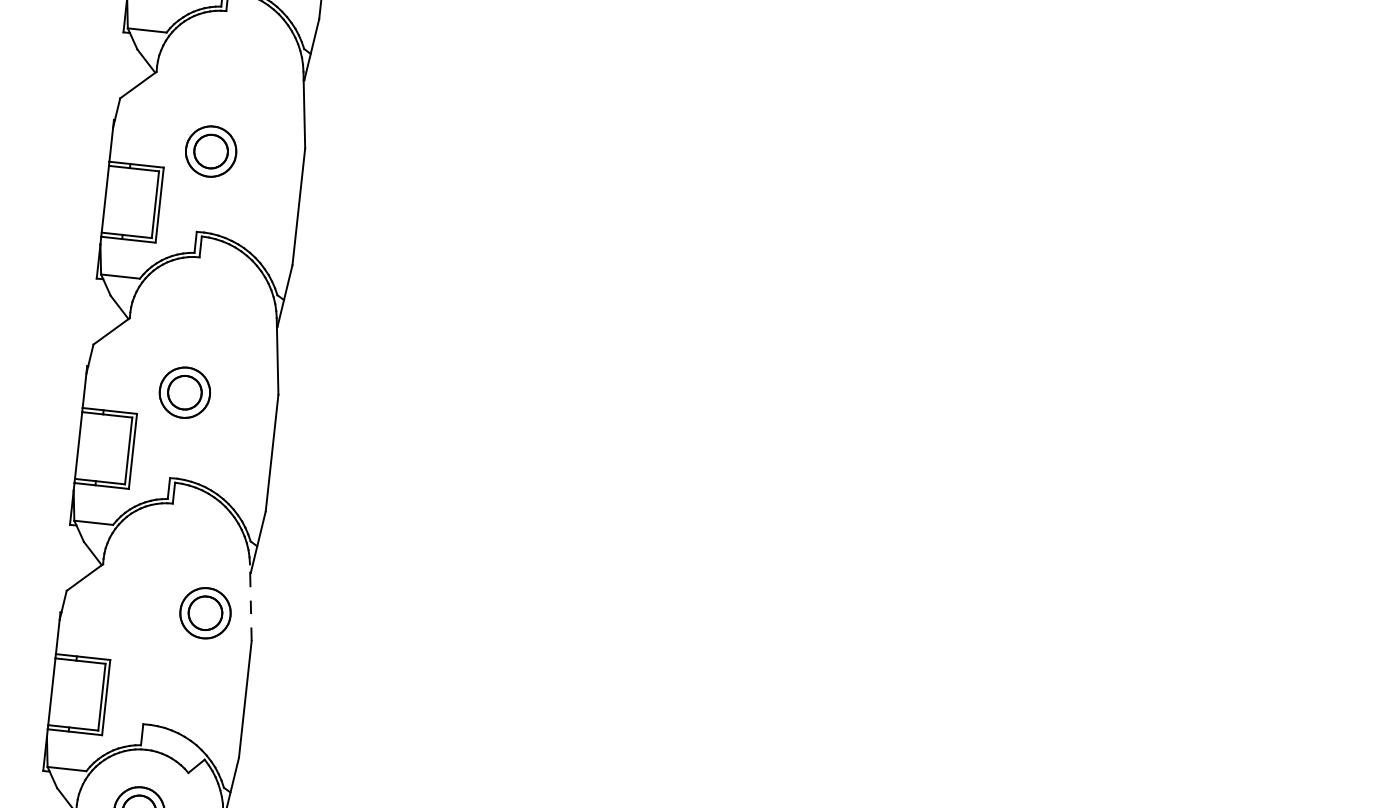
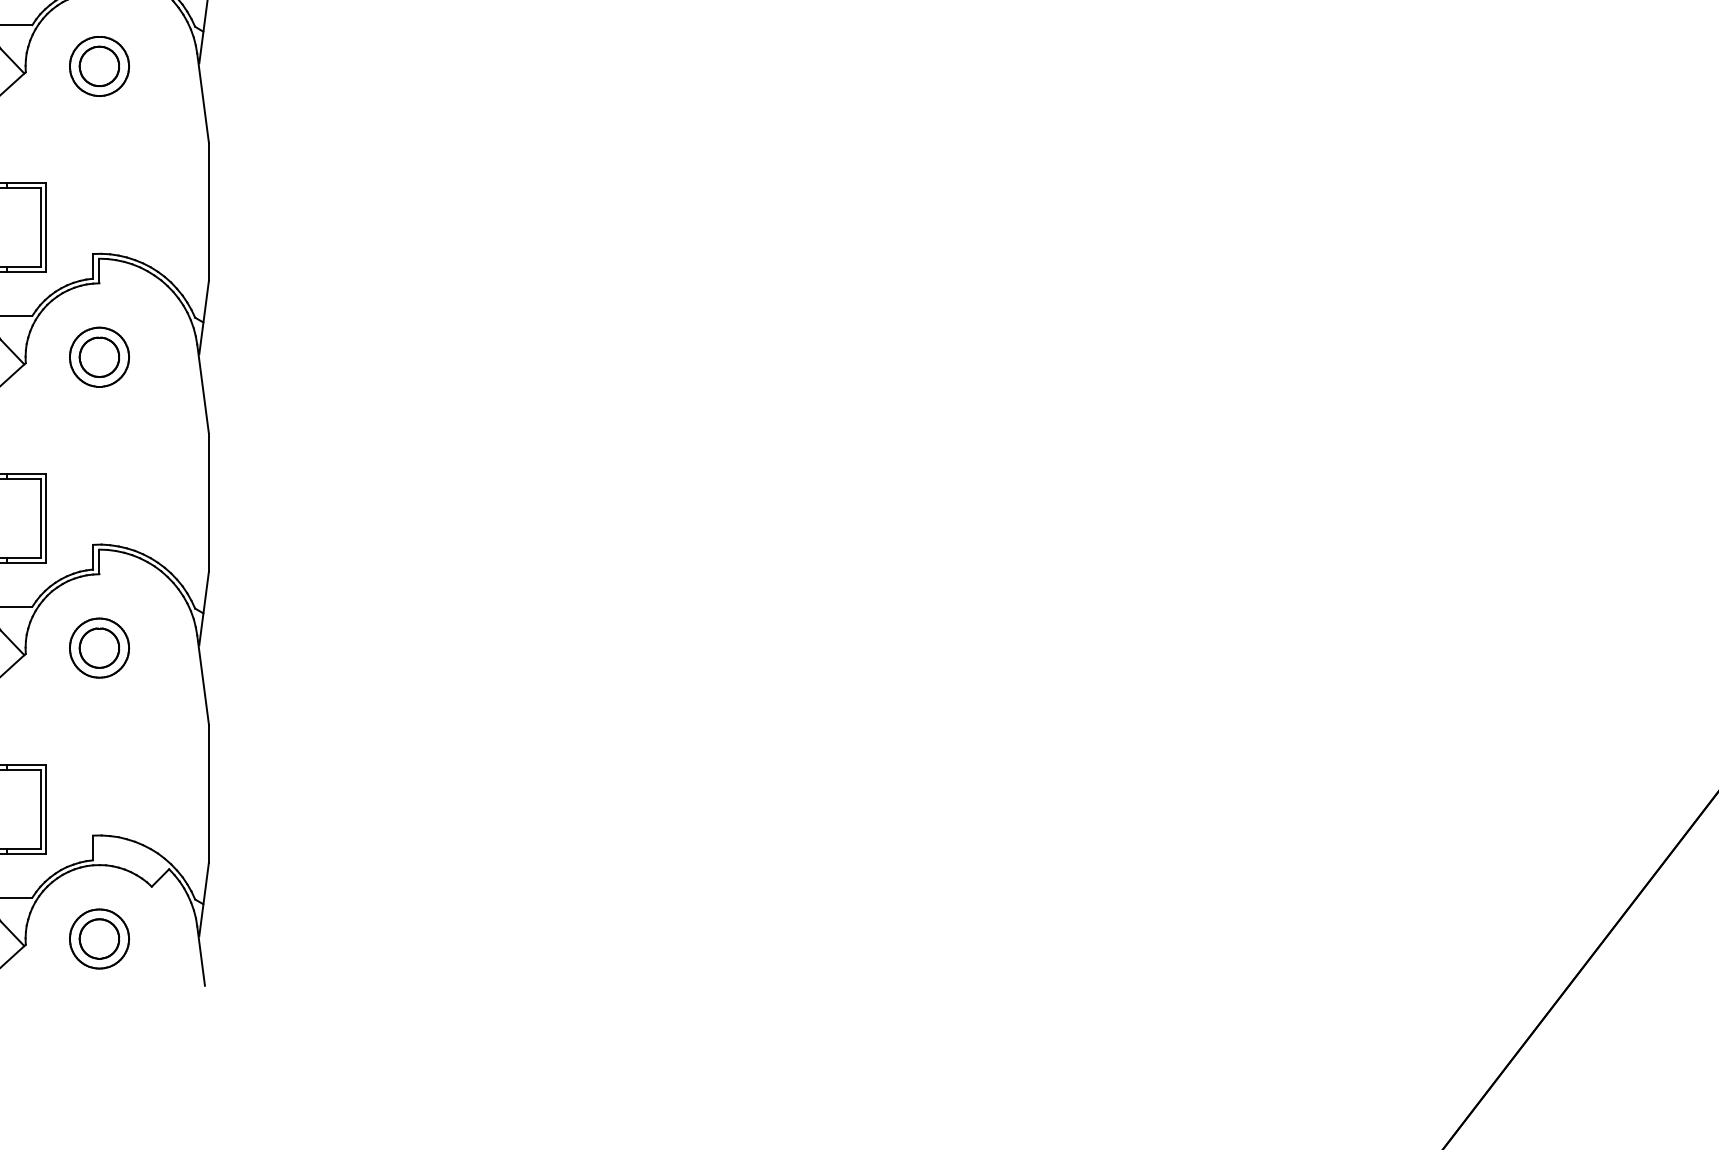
part: (211, 151) -> (99, 66), moved
part: (184, 392) -> (99, 356), moved
line: (251, 603) -> (203, 680), dashed -> solid
part: (205, 612) -> (99, 647), moved

